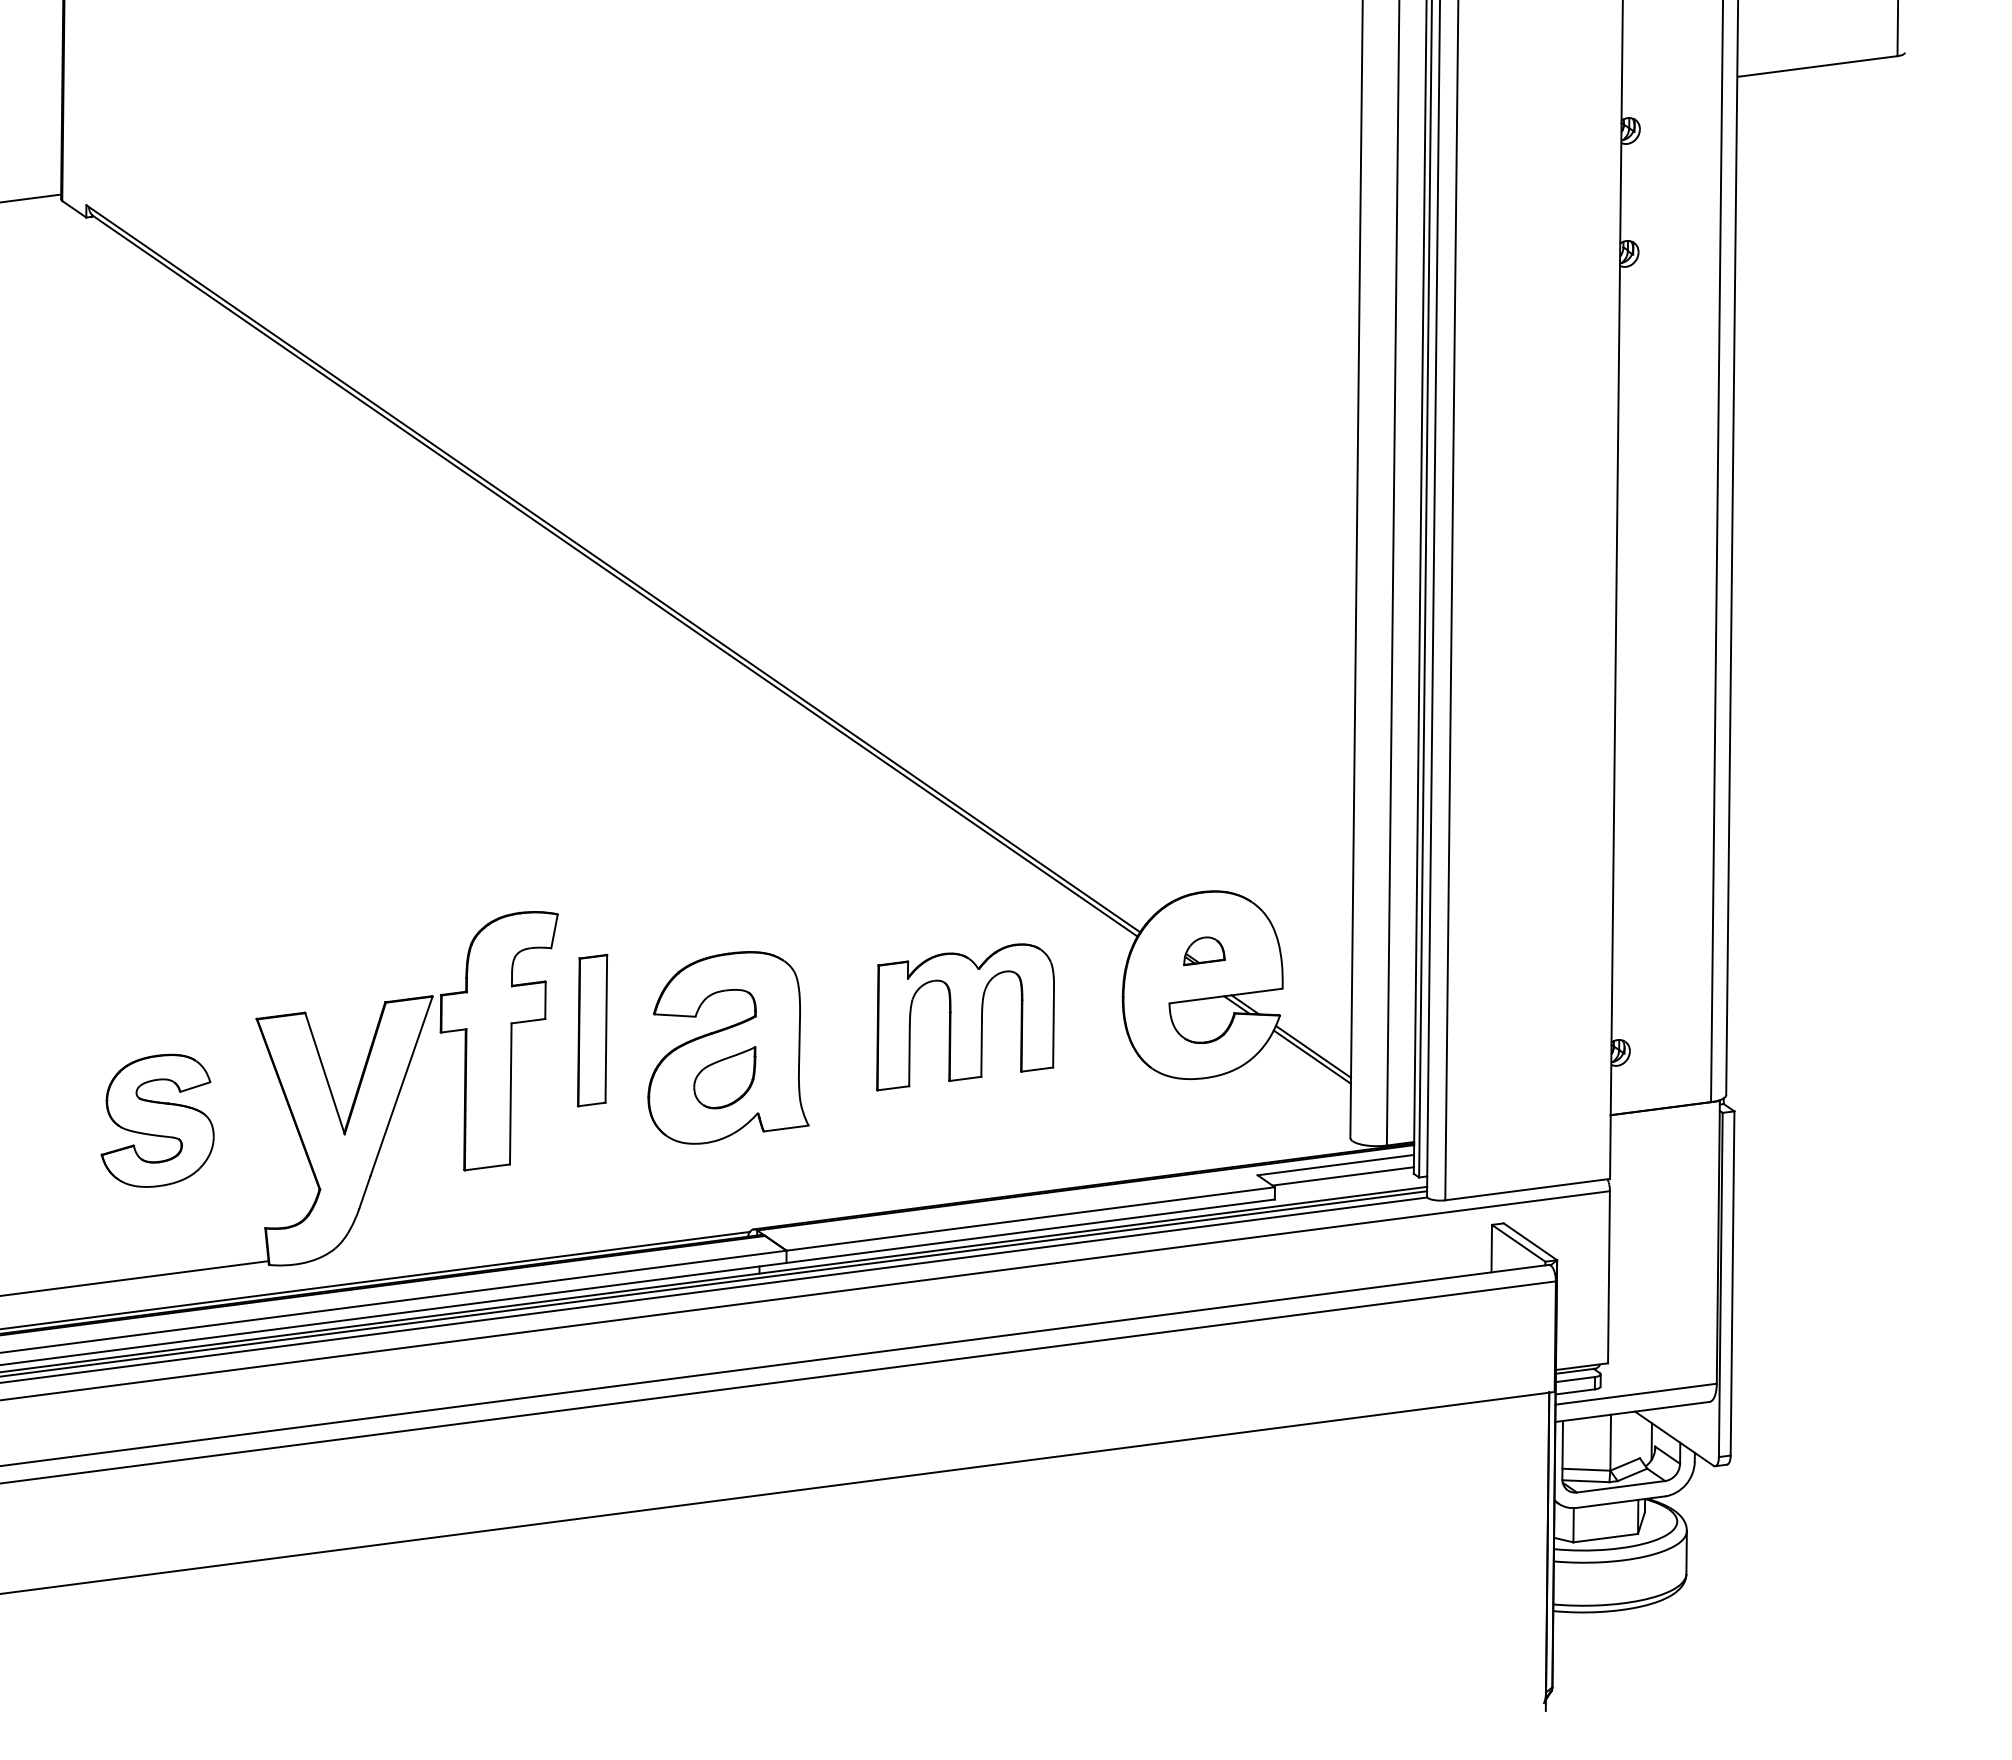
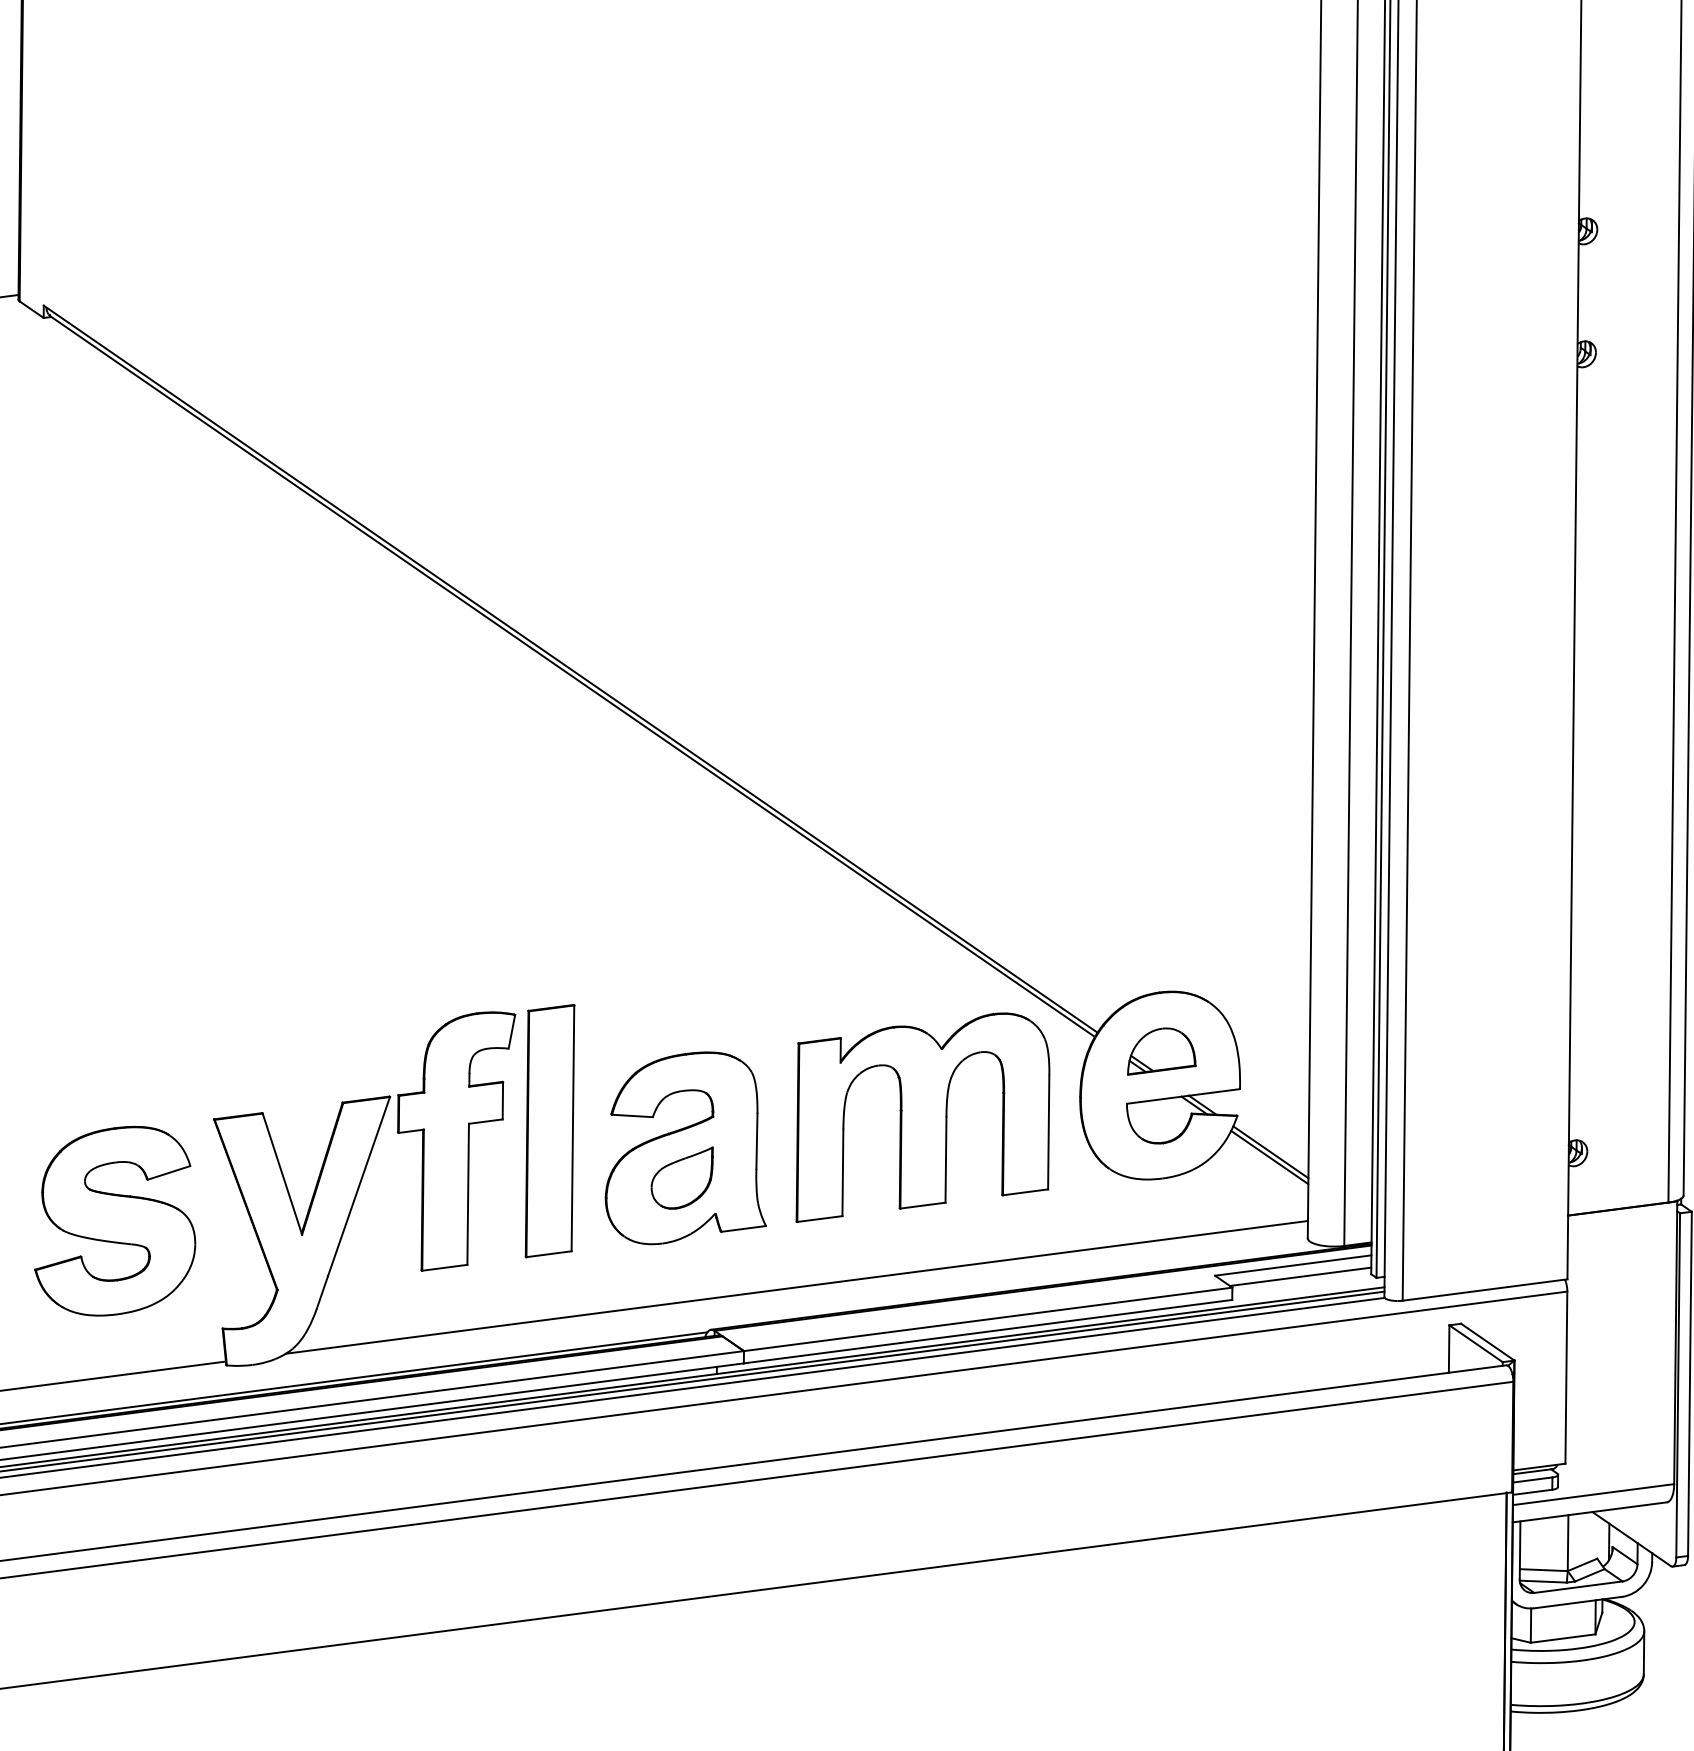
part: (1204, 951) -> (1161, 1051), size x1.67
part: (965, 1017) -> (922, 1117), size x1.43
part: (592, 1030) -> (549, 1130), size x1.67
part: (157, 1120) -> (114, 1220), size x1.43
line: (839, 1186) -> (796, 1286), added

